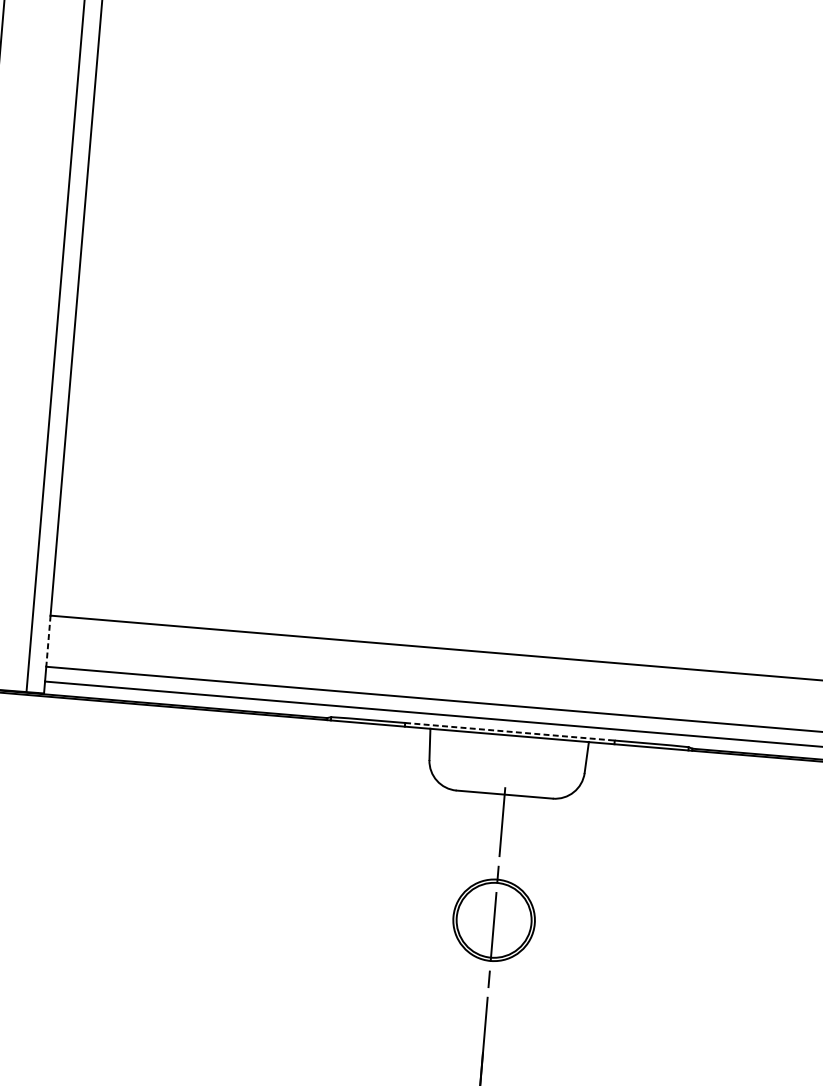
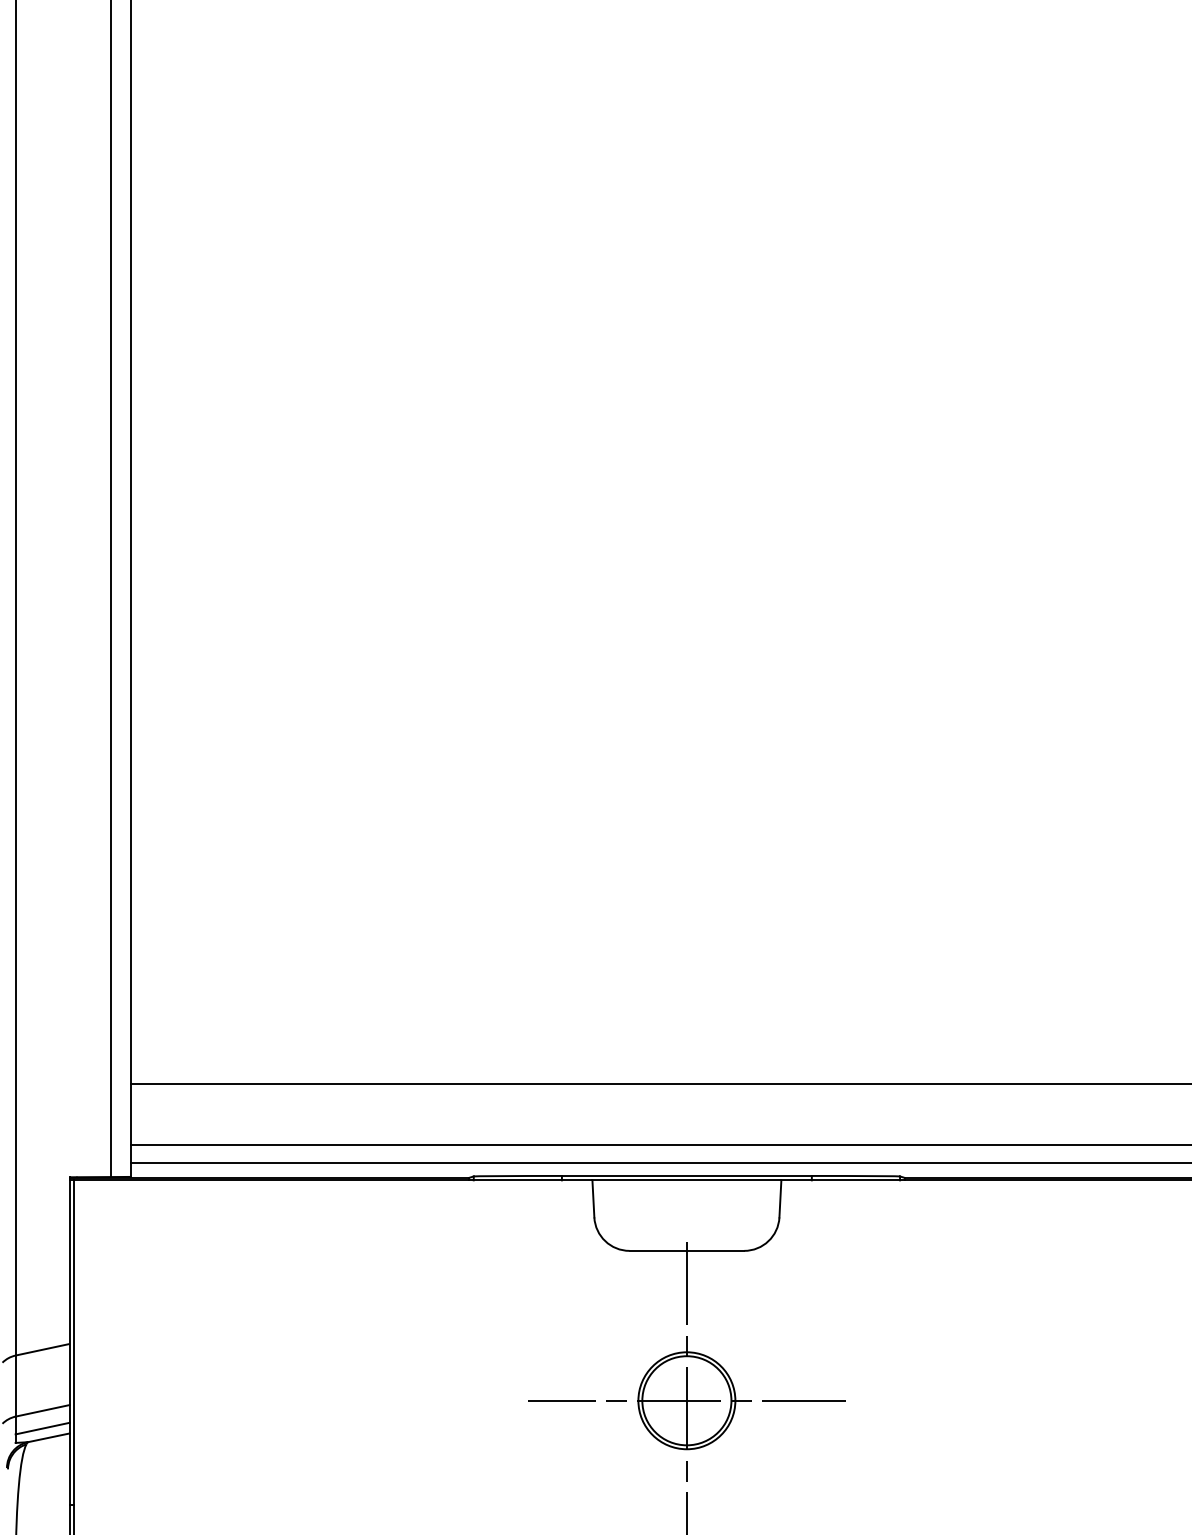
line: (48, 641) -> (131, 1115), dashed -> solid
line: (509, 731) -> (686, 1175), dashed -> solid
line: (493, 920) -> (686, 1400), added

